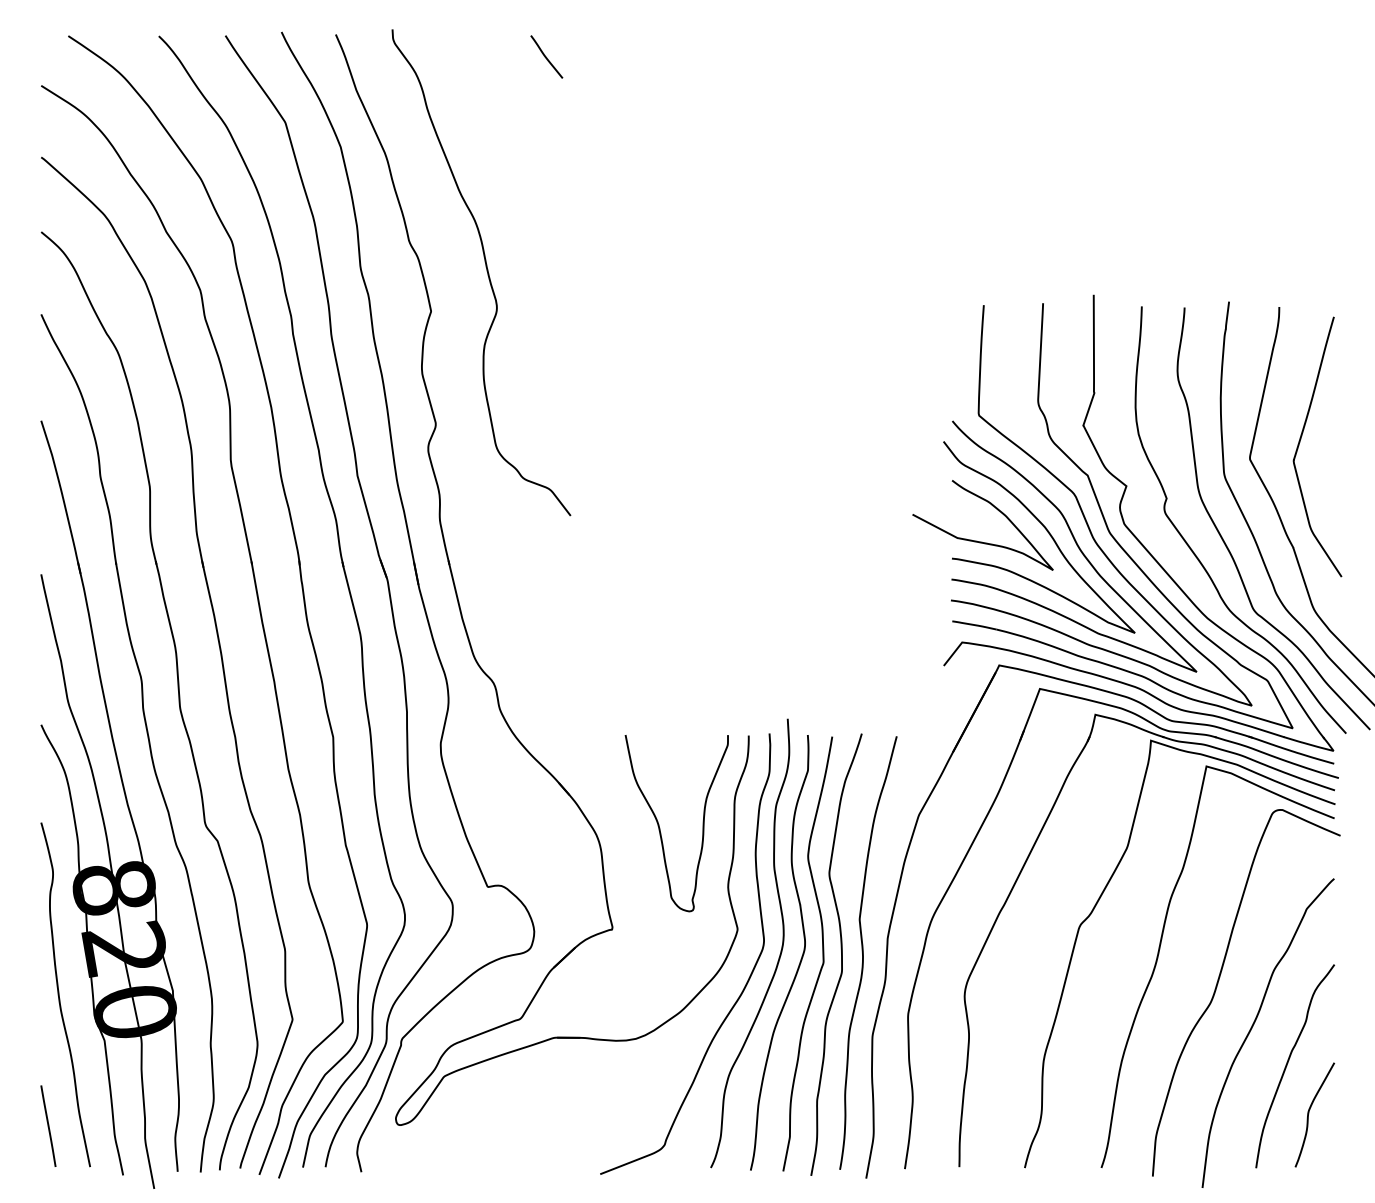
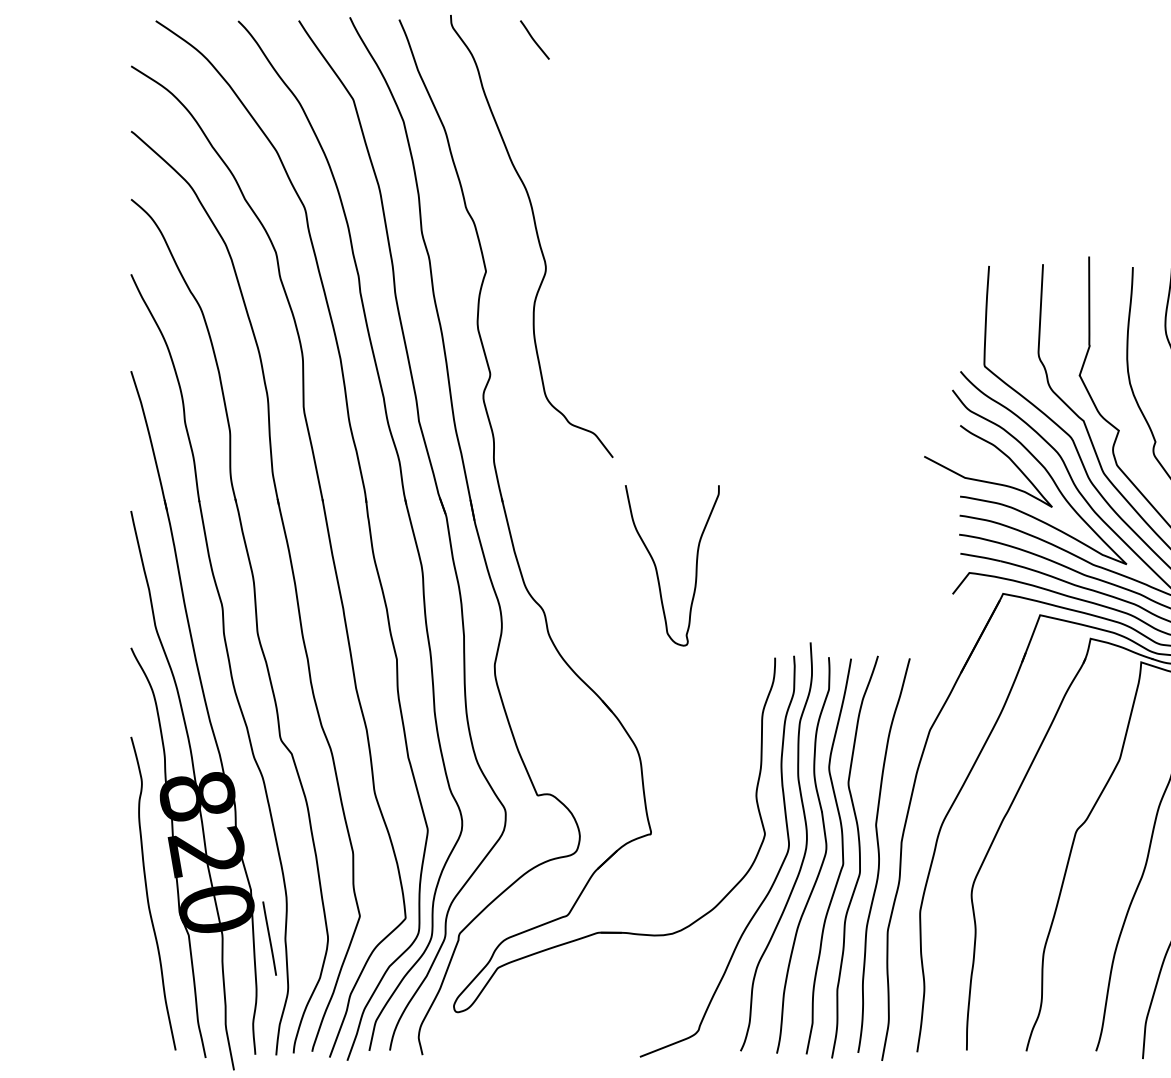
curve: (546, 56) -> (534, 39), moved
curve: (660, 828) -> (657, 570), moved
line: (48, 1125) -> (269, 937), moved

